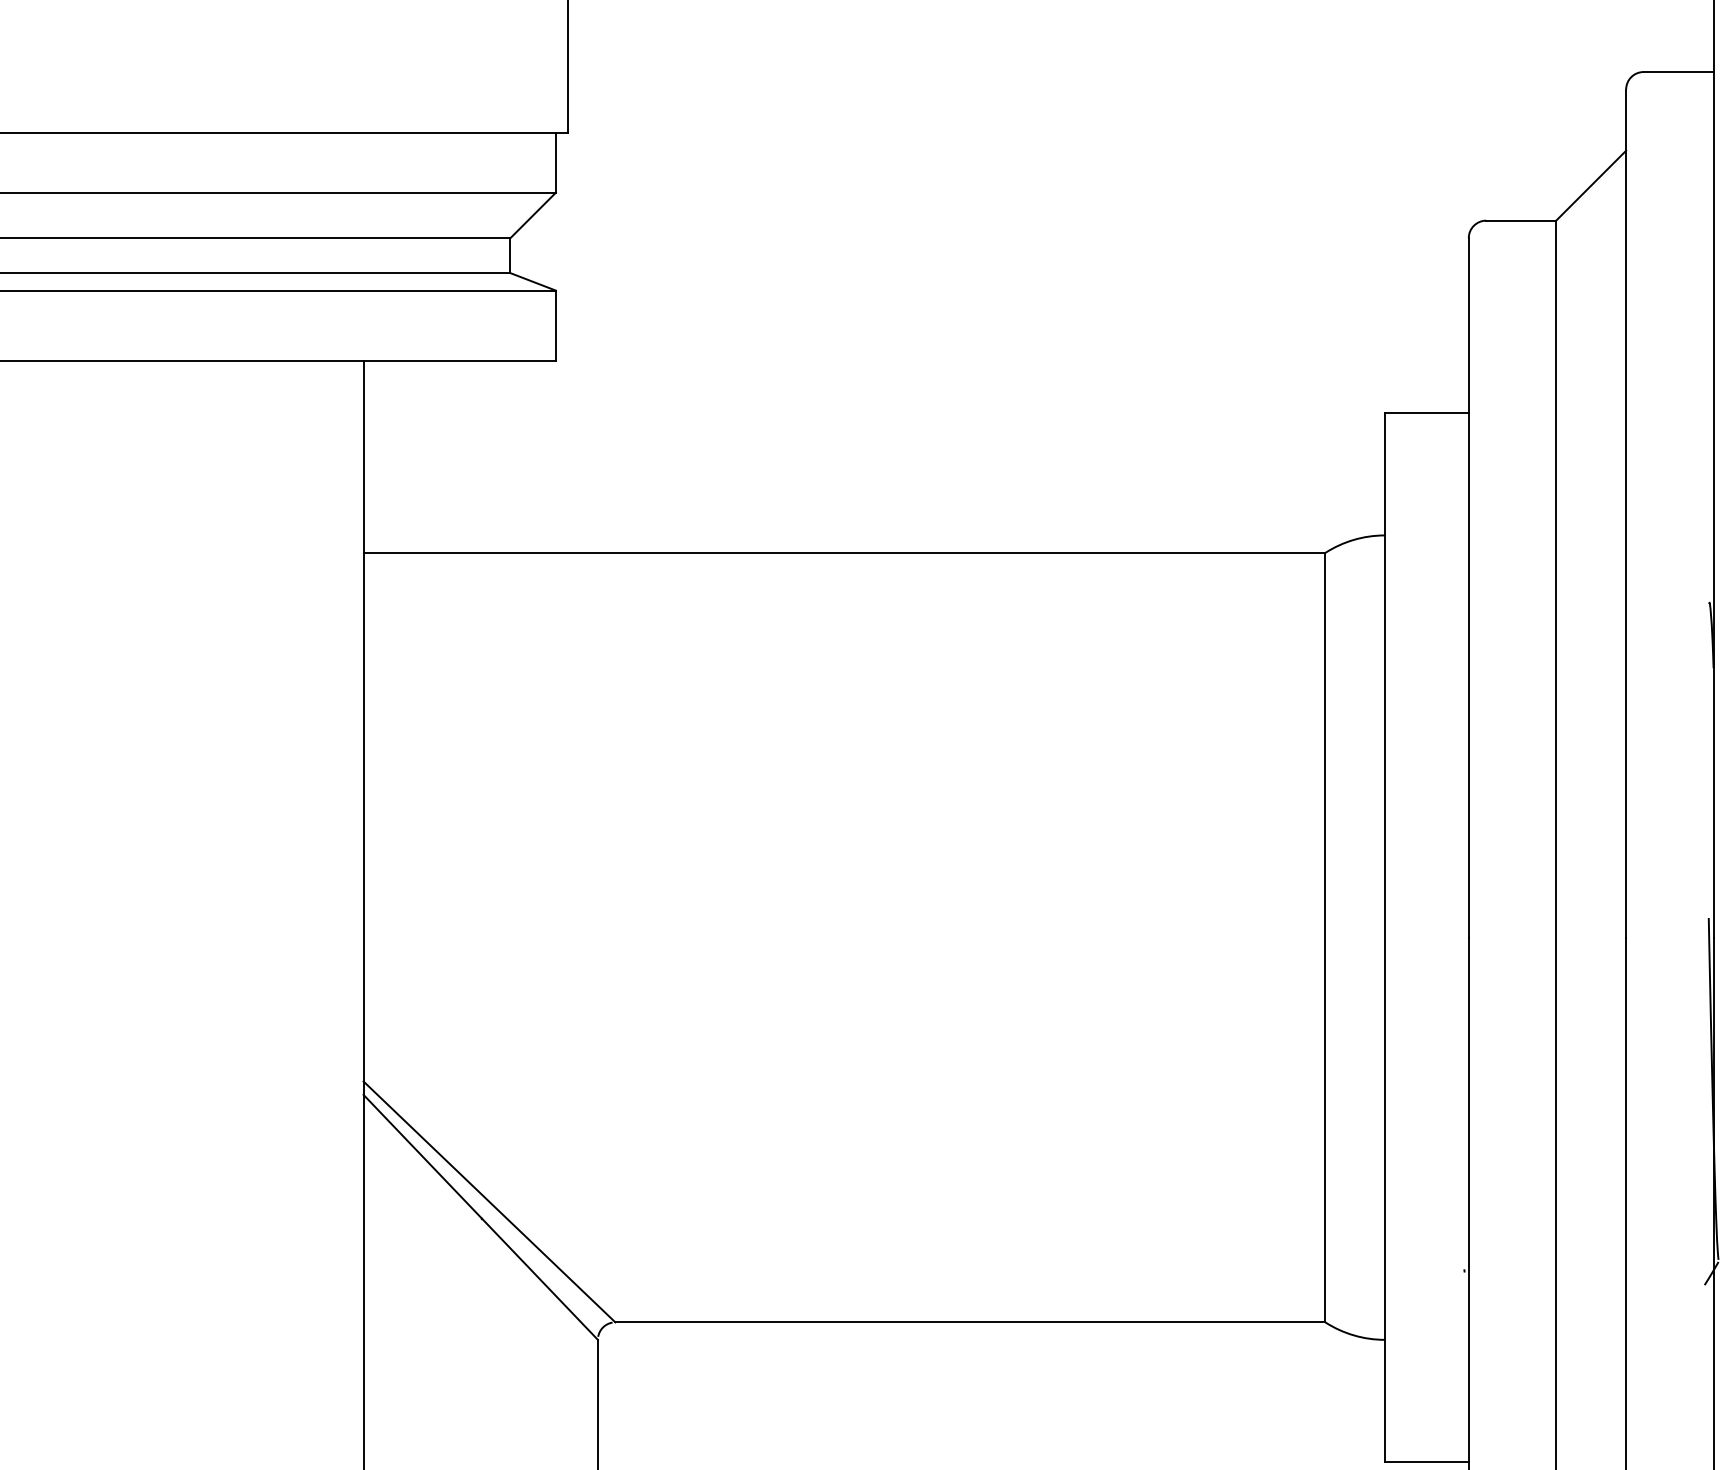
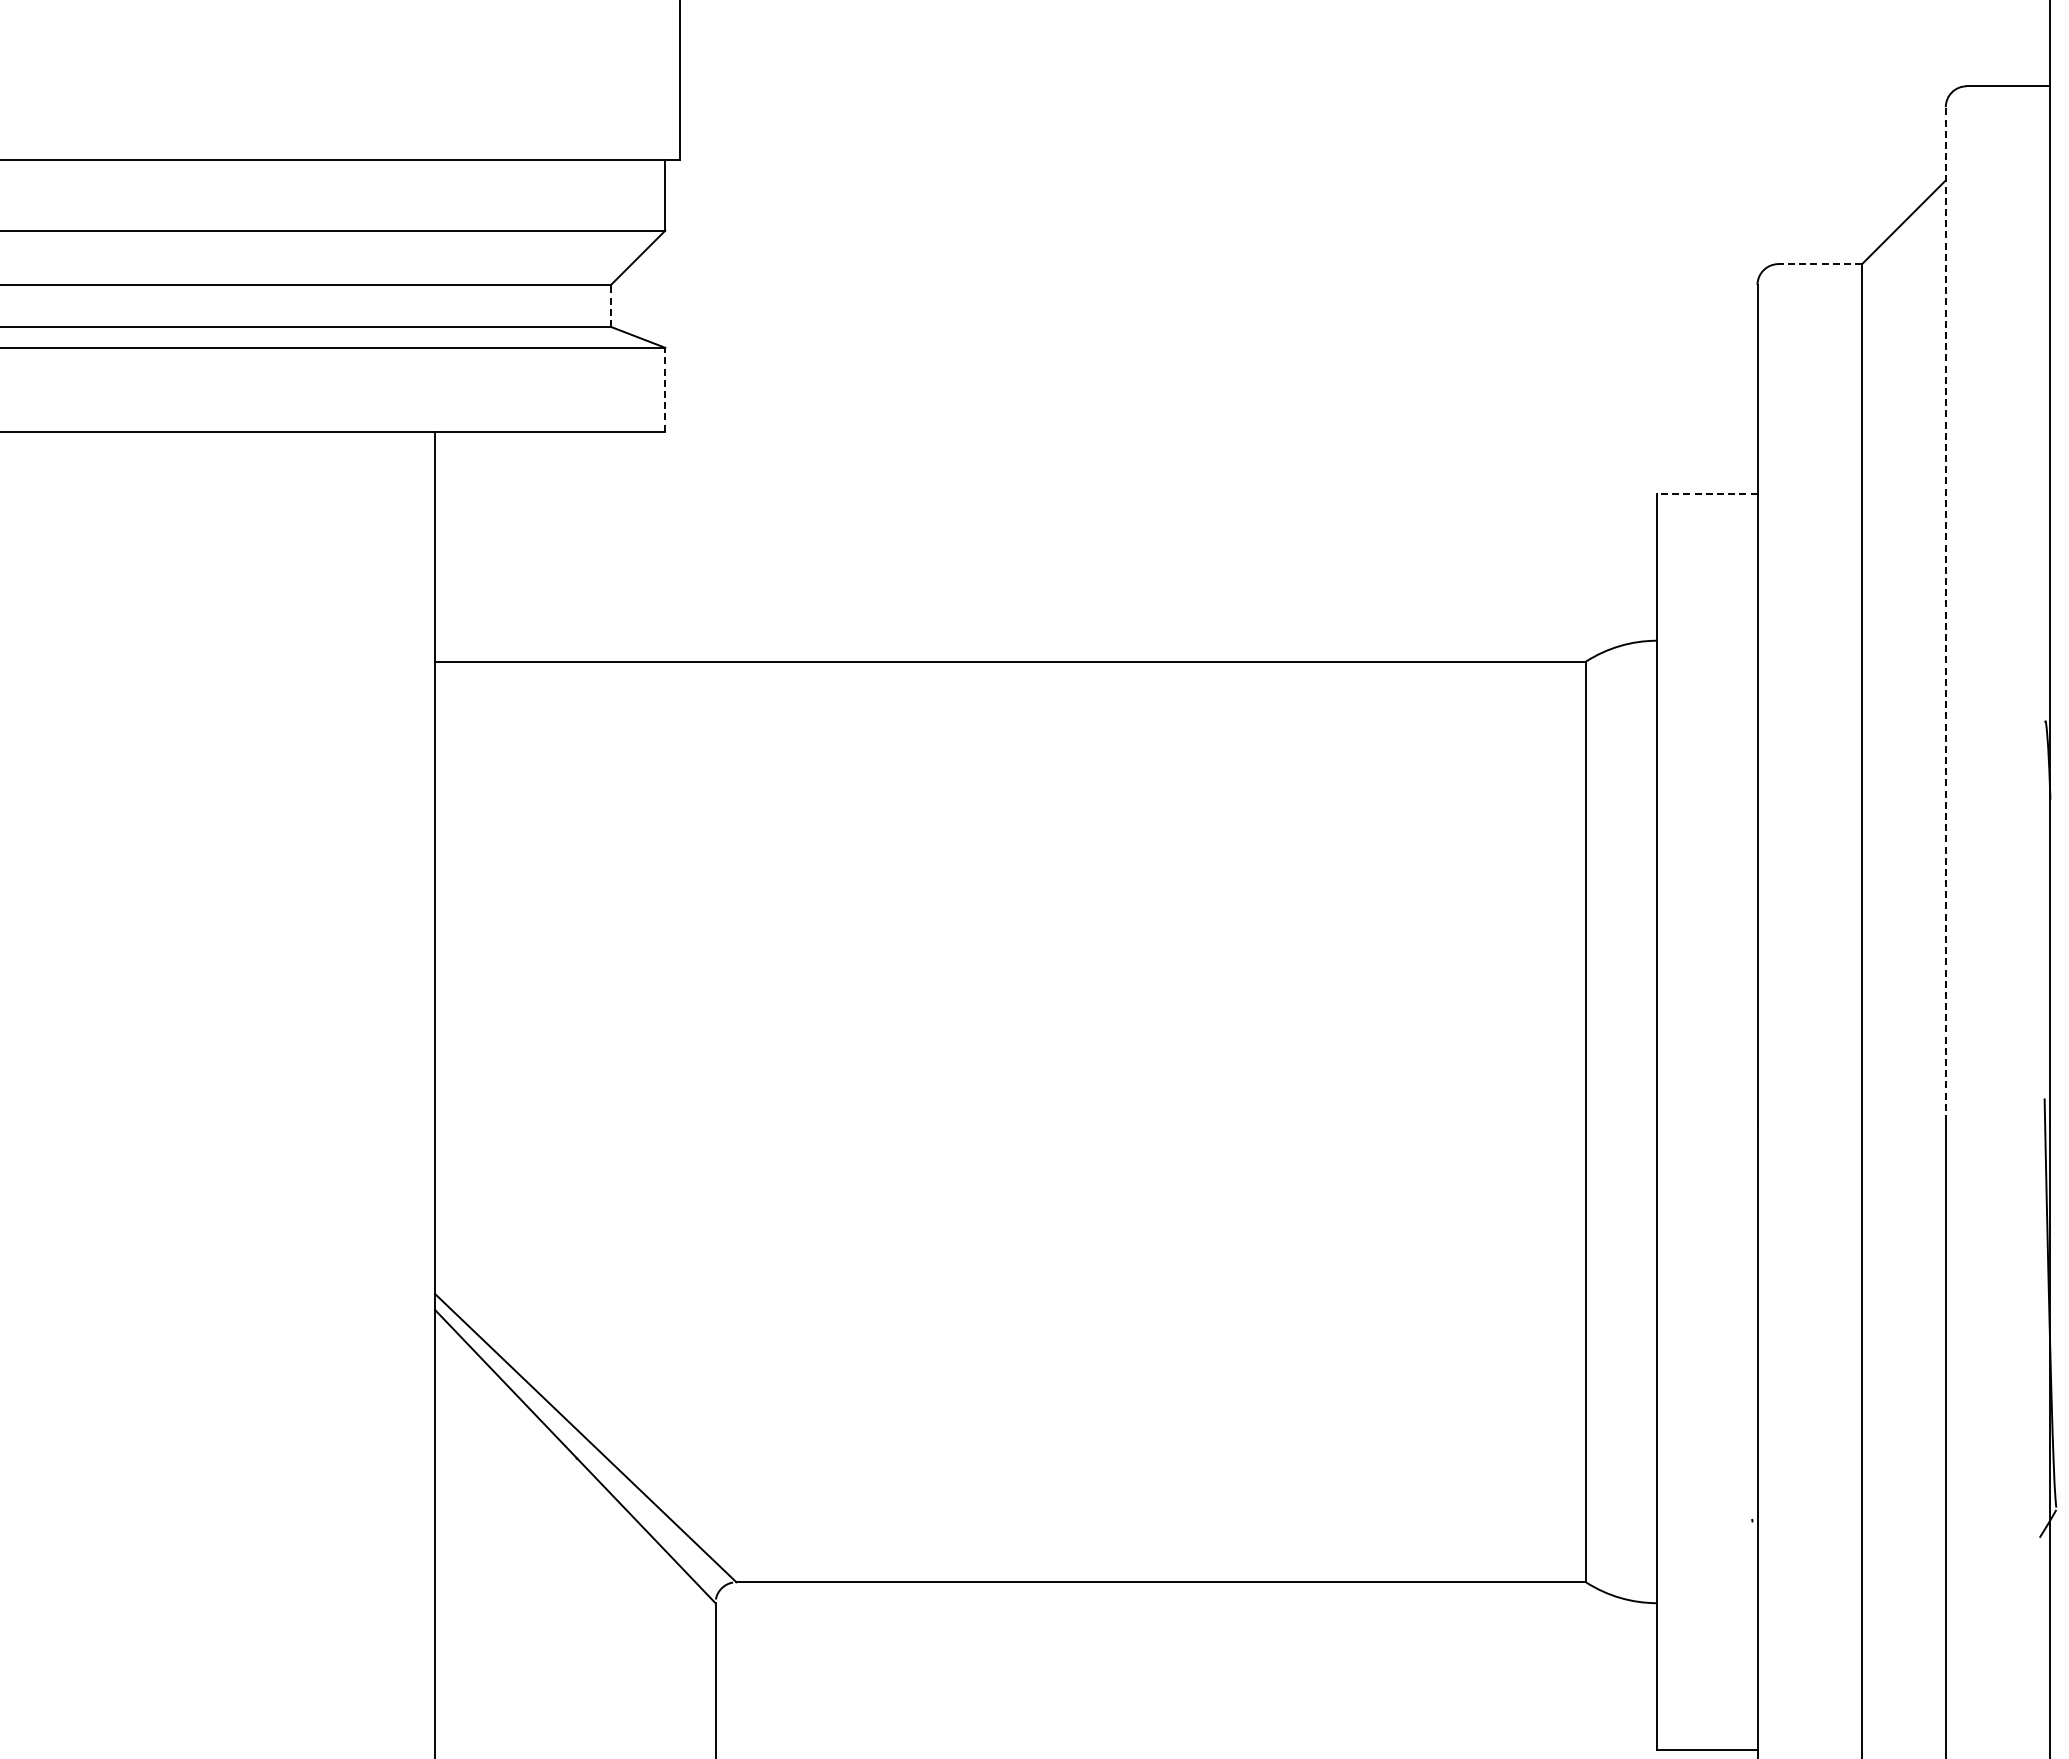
line: (1521, 220) -> (1820, 264), solid -> dashed
line: (510, 255) -> (610, 305), solid -> dashed
line: (556, 325) -> (665, 389), solid -> dashed
line: (1426, 413) -> (1706, 494), solid -> dashed
line: (1625, 513) -> (1945, 614), solid -> dashed

